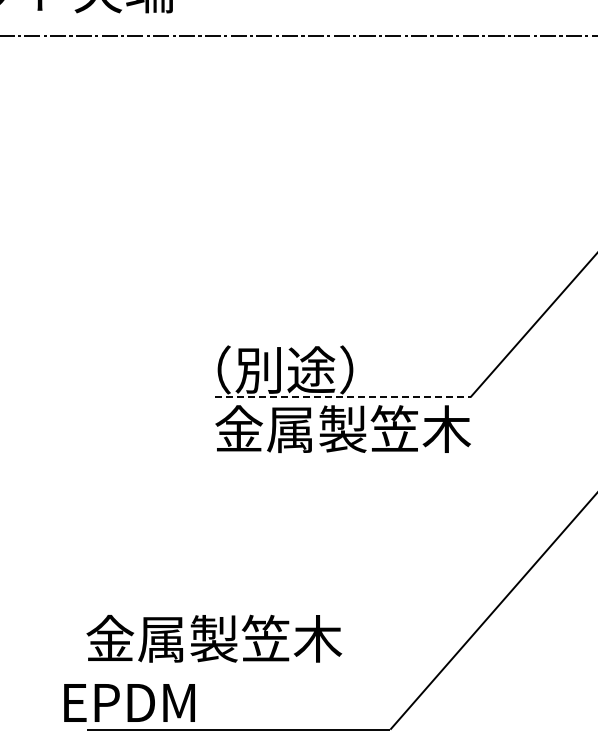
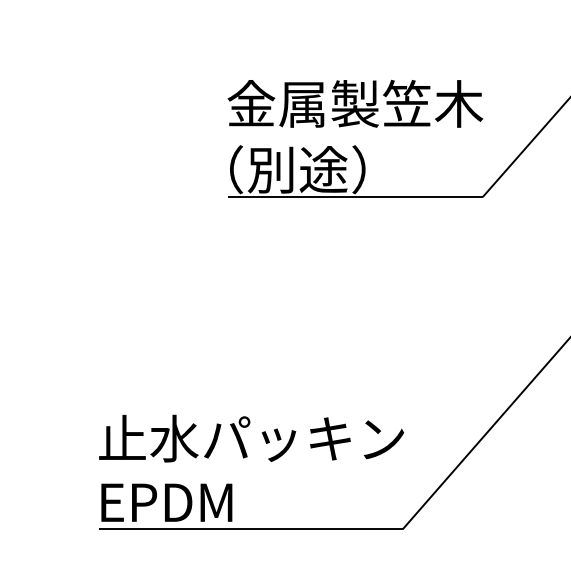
line: (342, 397) -> (354, 197), dashed -> solid
text: (342, 428) -> (354, 103), moved
text: (238, 638) -> (250, 438), 金属製笠木 -> 止水パッキン
text: (129, 702) -> (166, 502), moved

